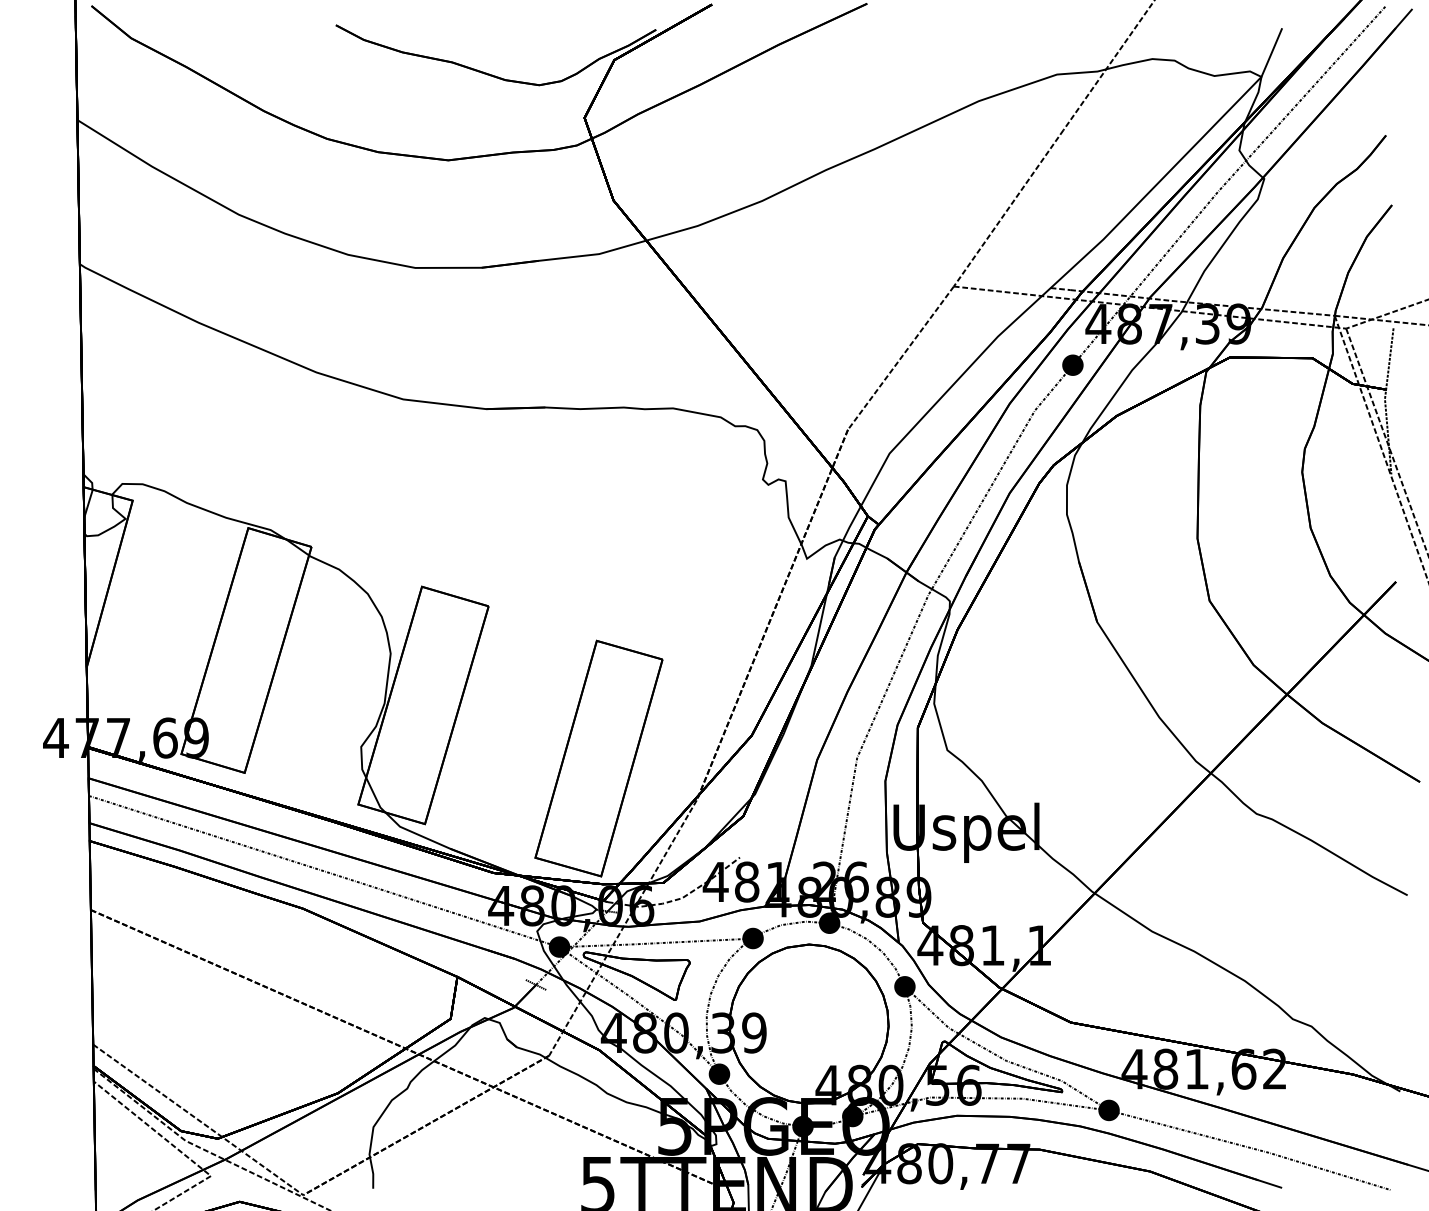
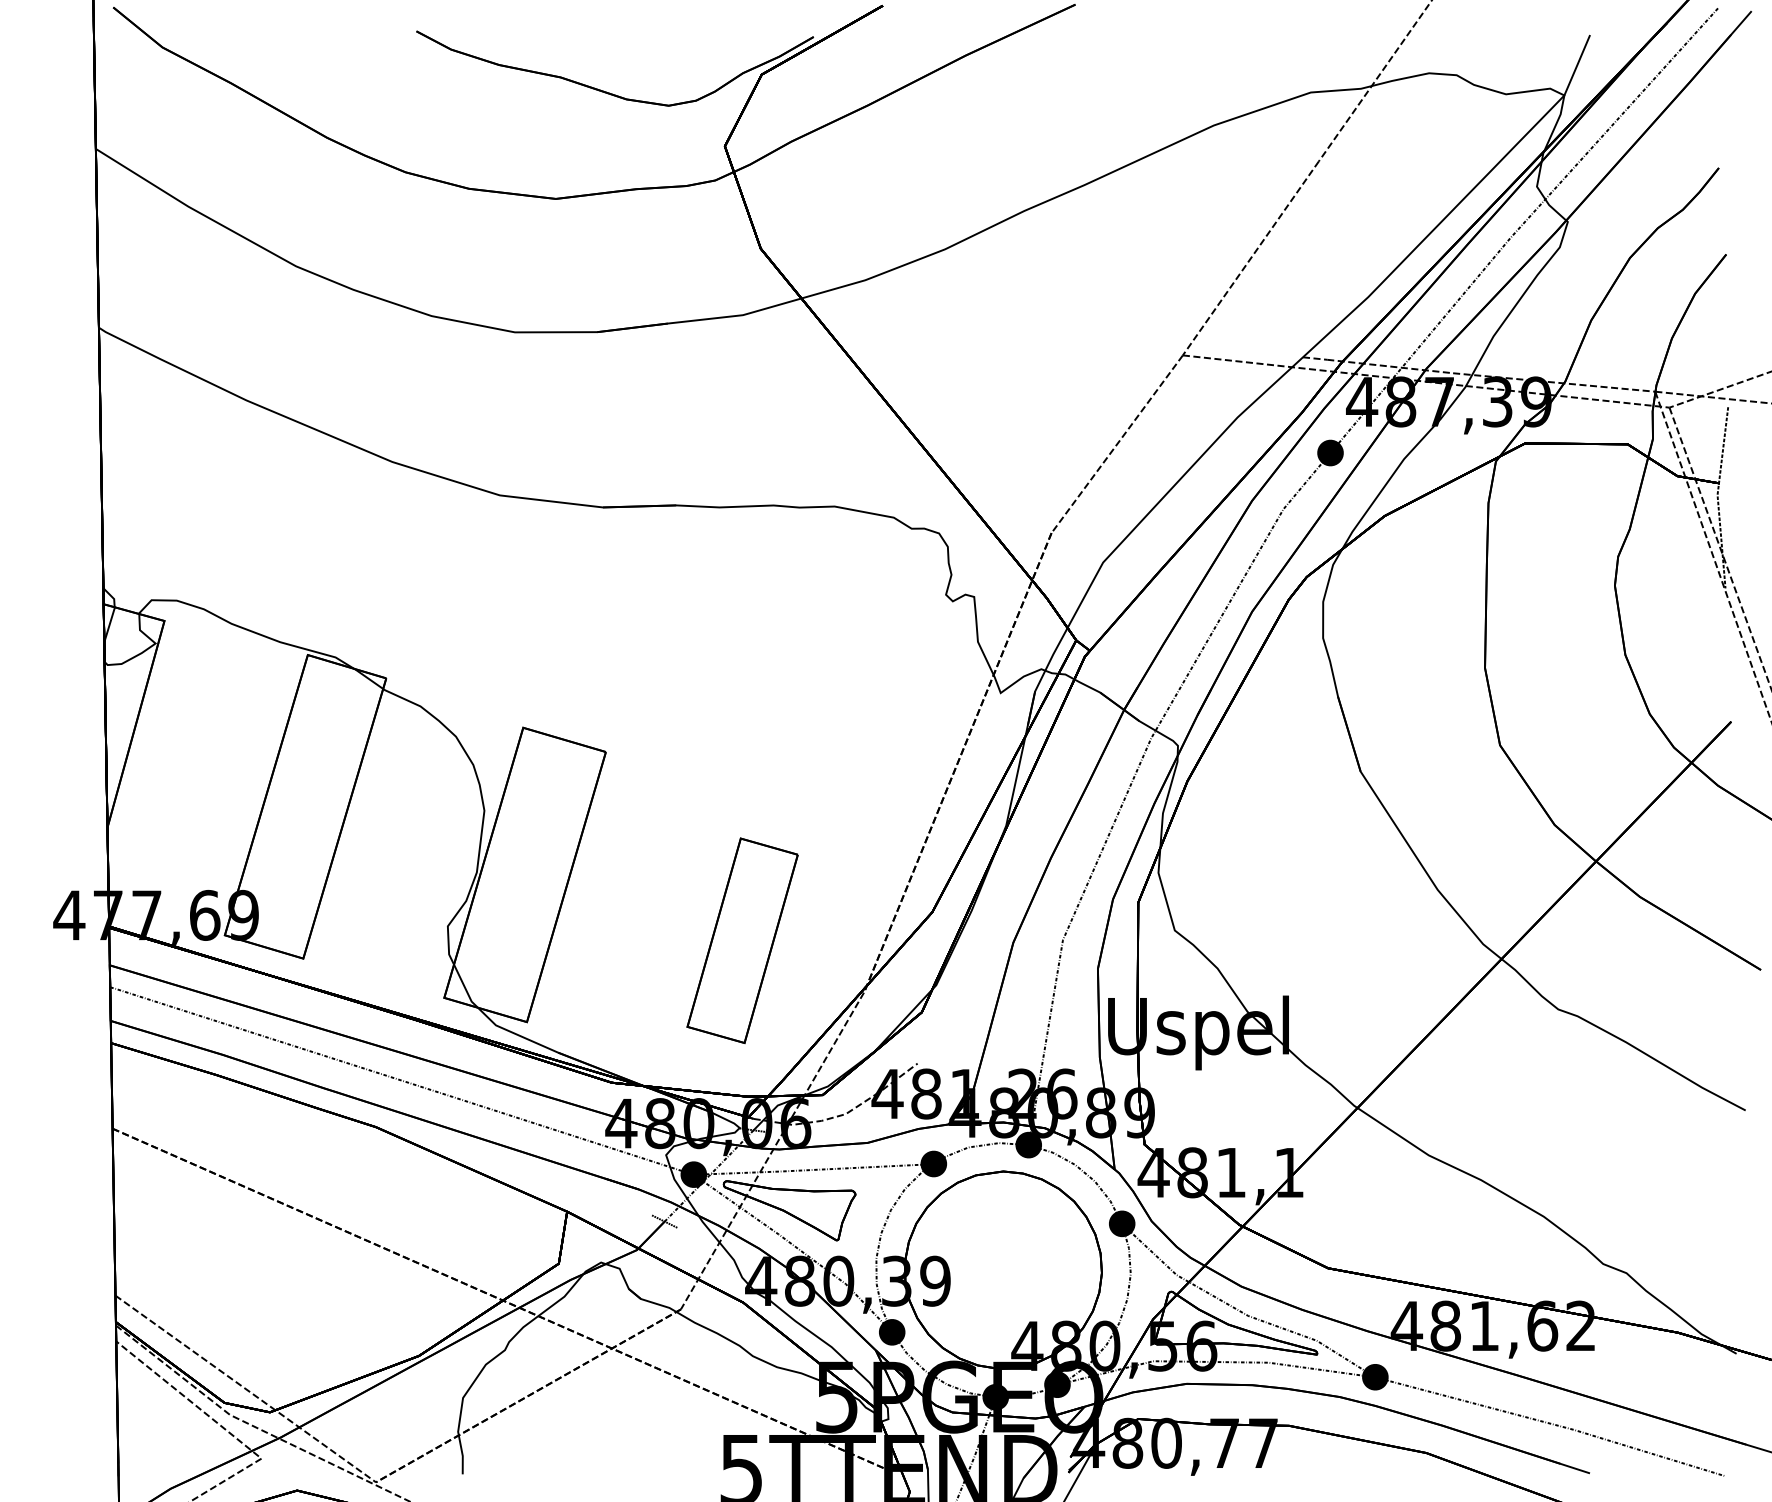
part: (598, 758) -> (742, 940), size x0.7

